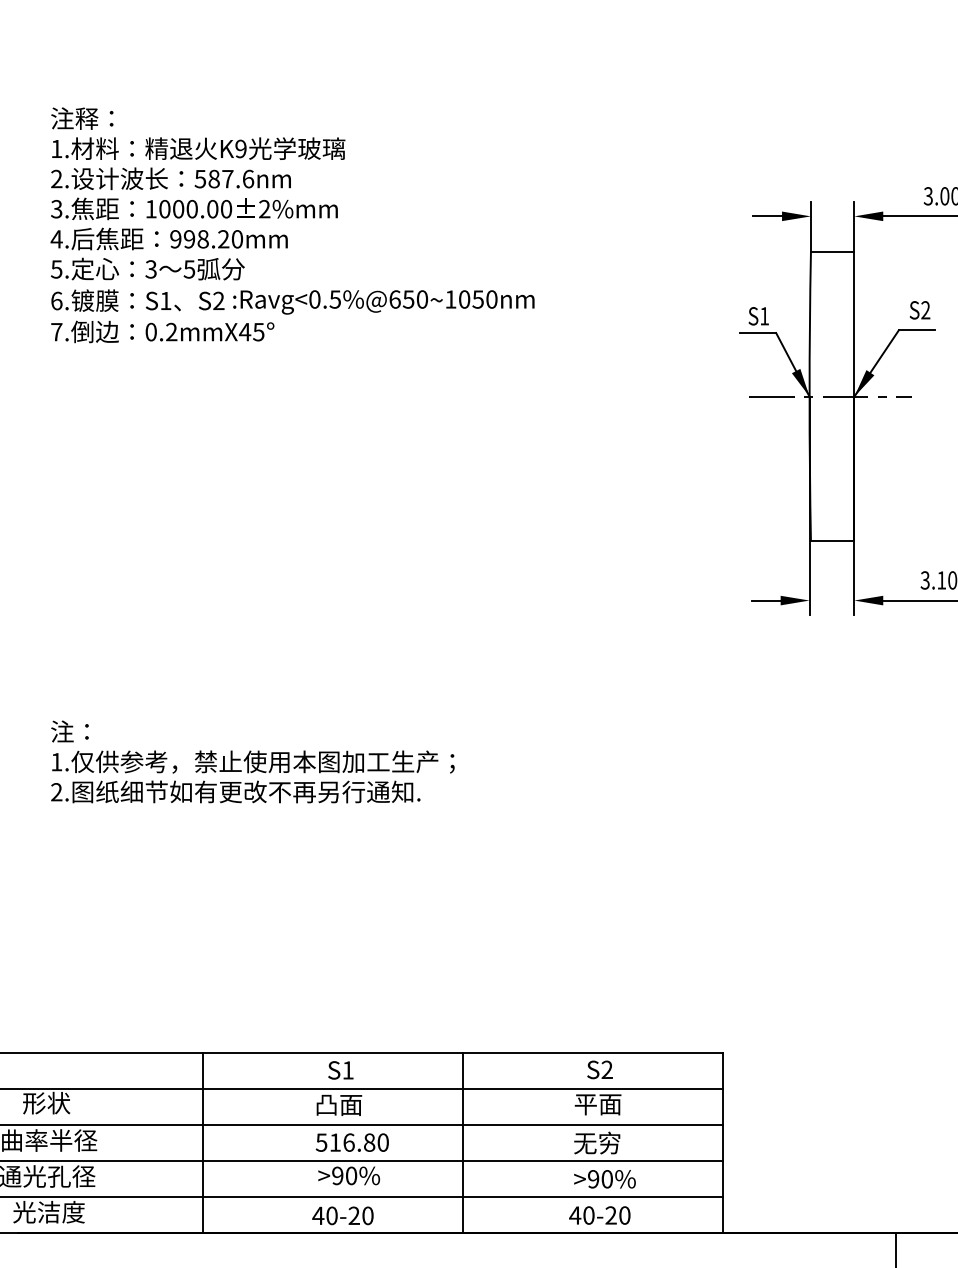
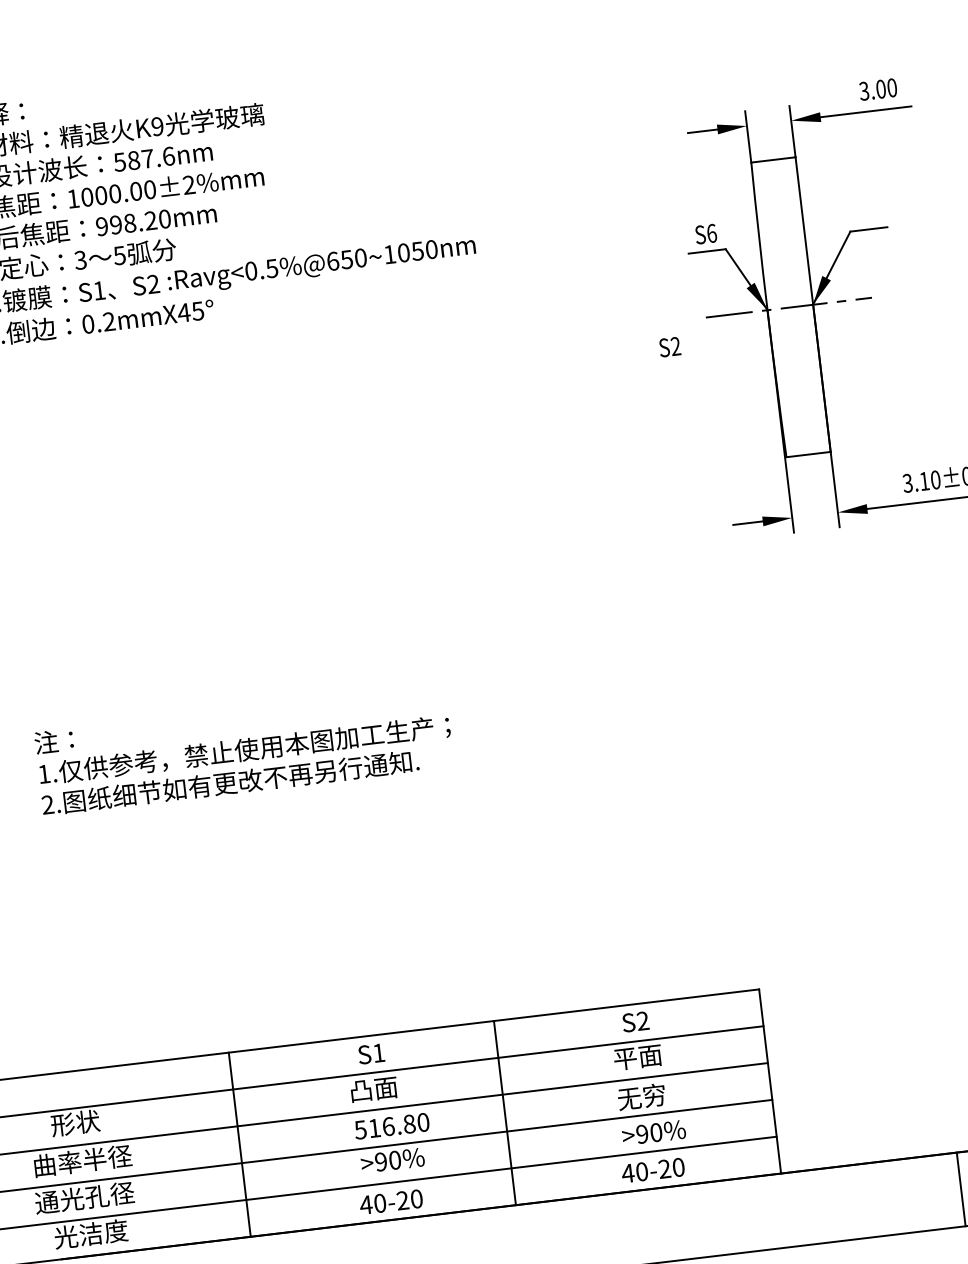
text: (920, 310) -> (670, 347), moved
text: (764, 316) -> (711, 233), S1 -> S6

